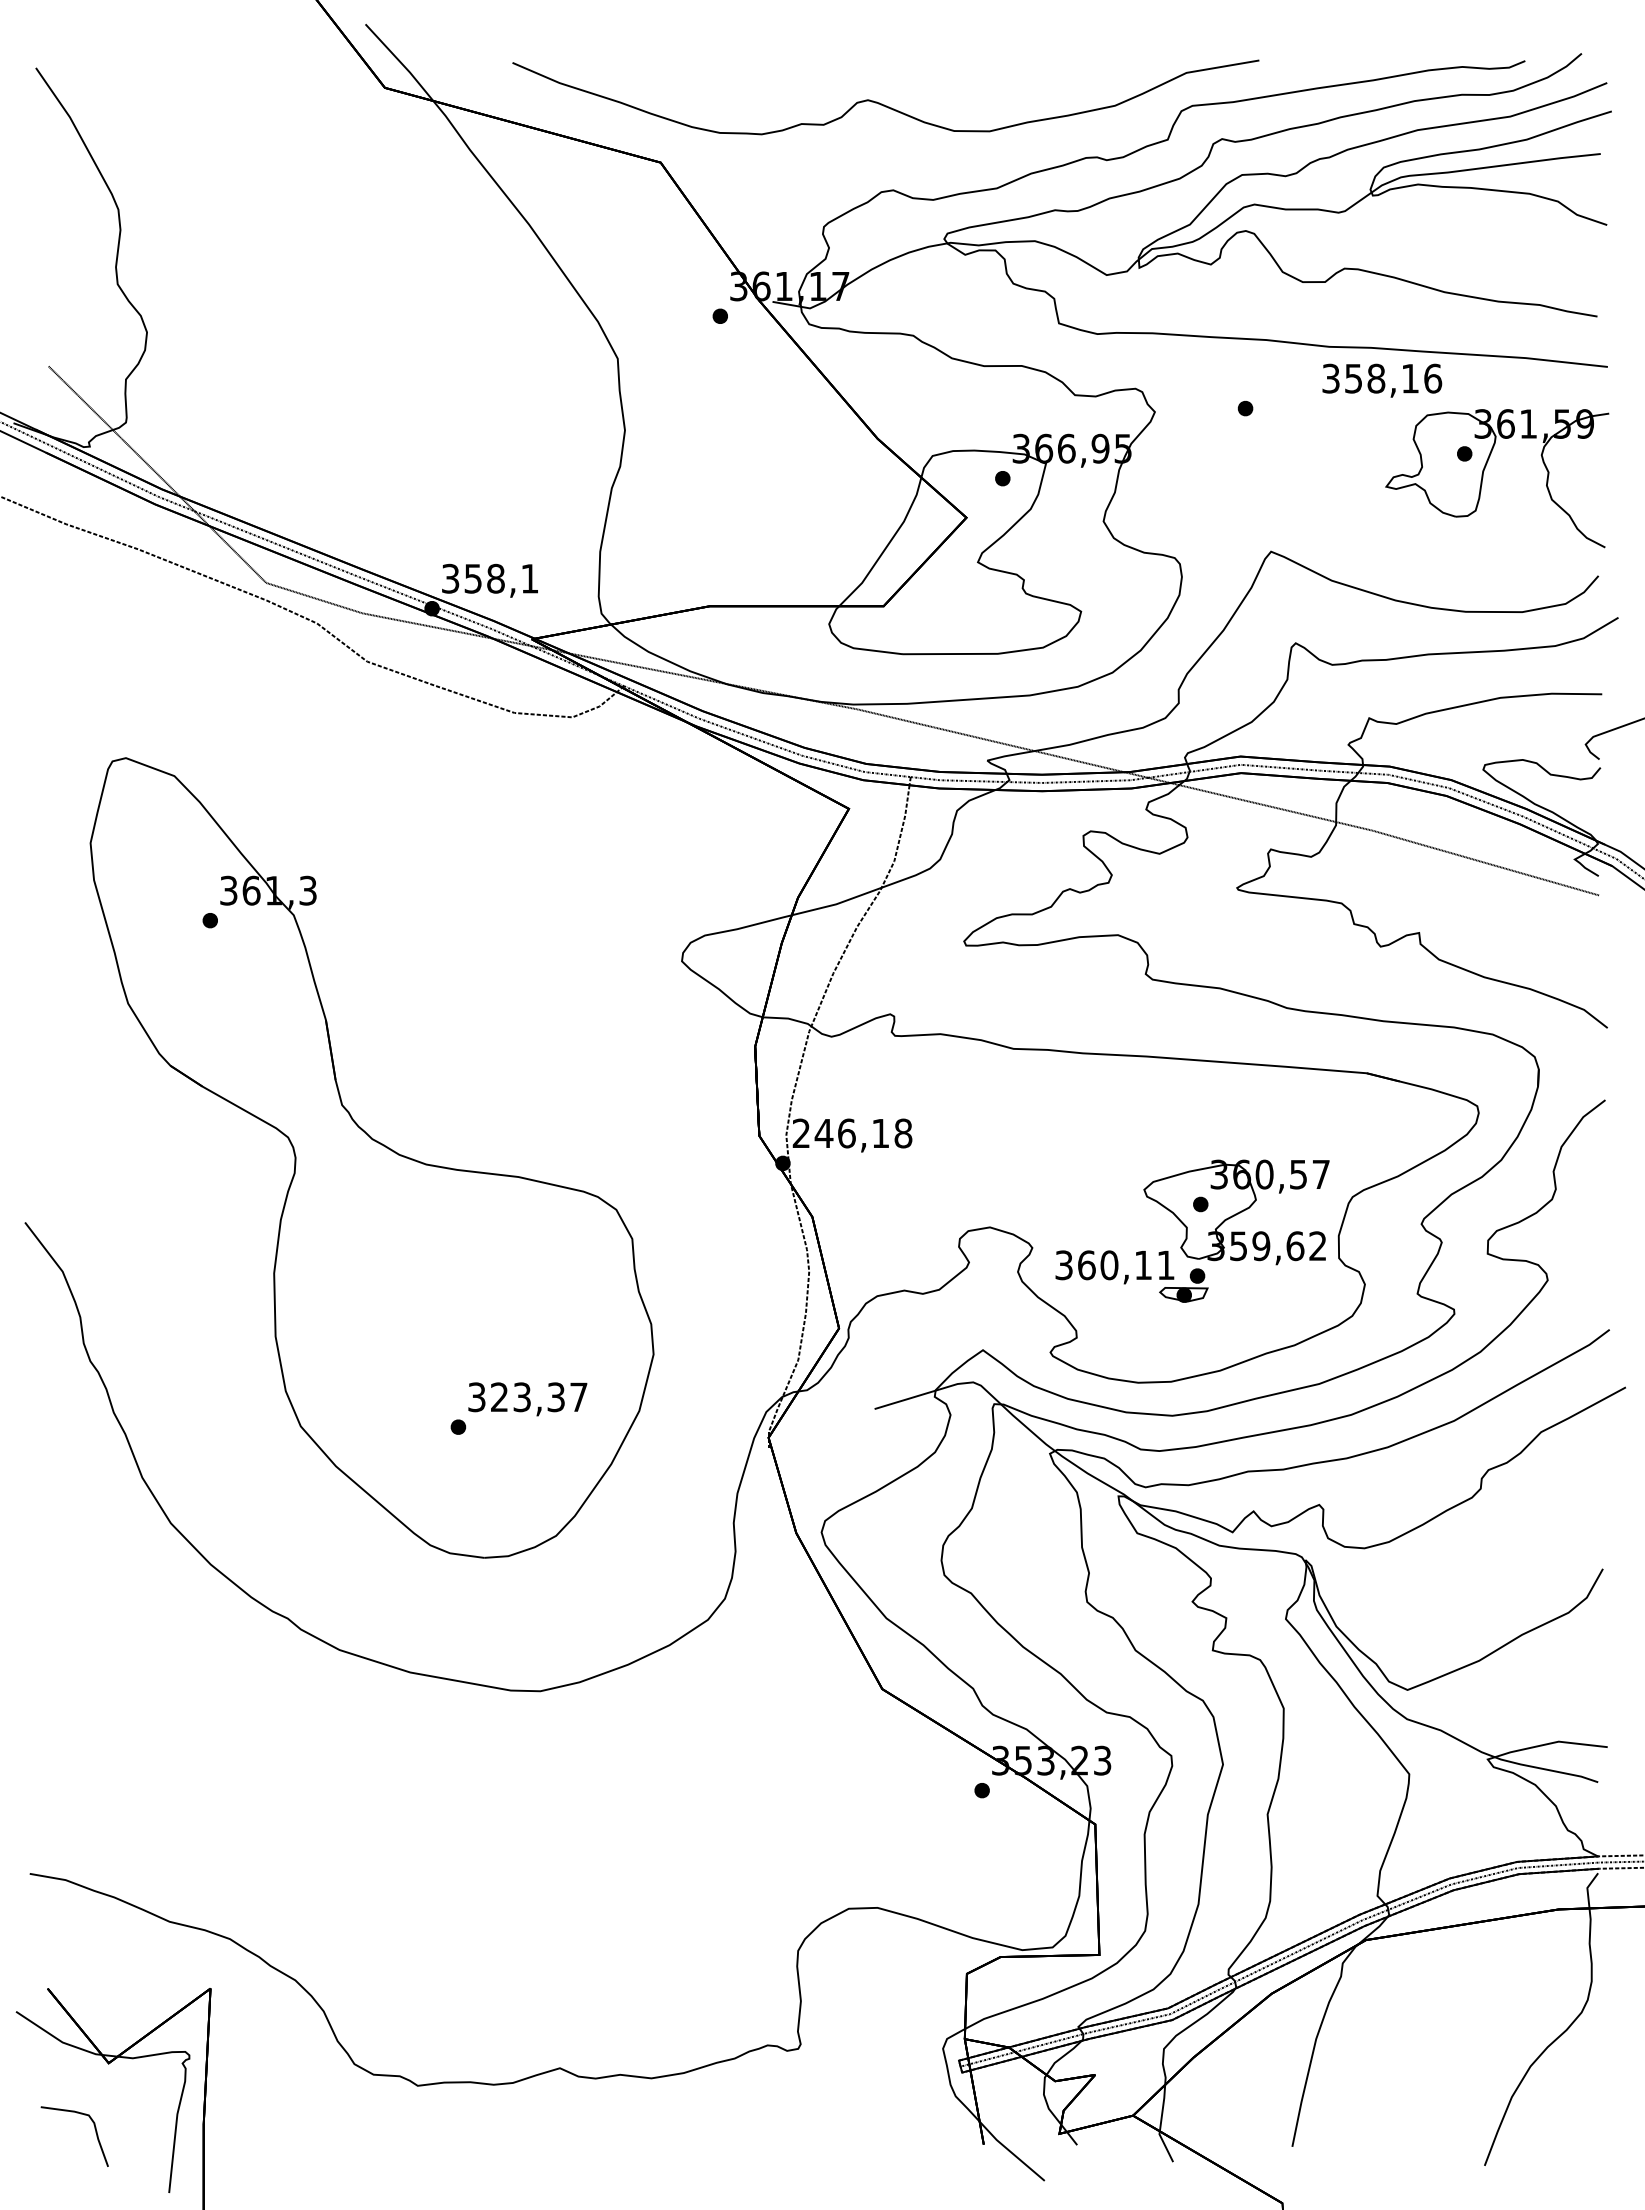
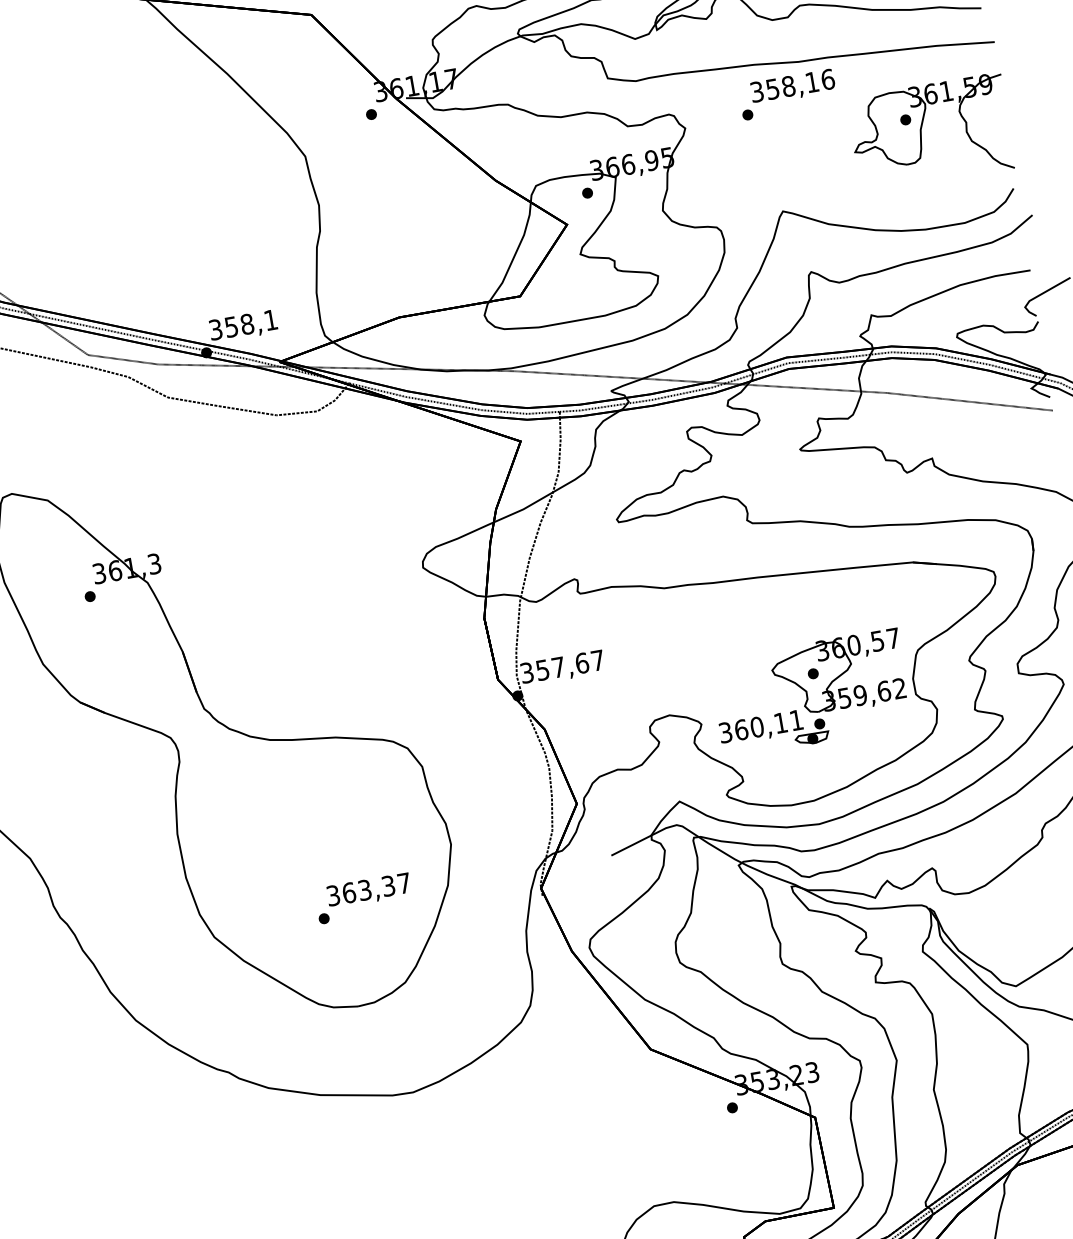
text: (1382, 380) -> (793, 86), moved
text: (852, 1133) -> (562, 666), 246,18 -> 357,67
text: (499, 1397) -> (349, 893), 323,37 -> 363,37

